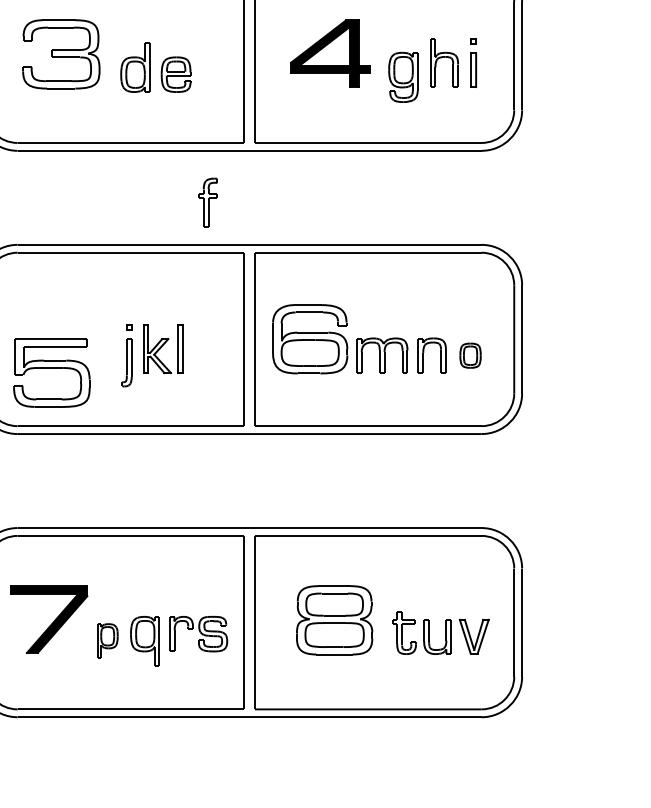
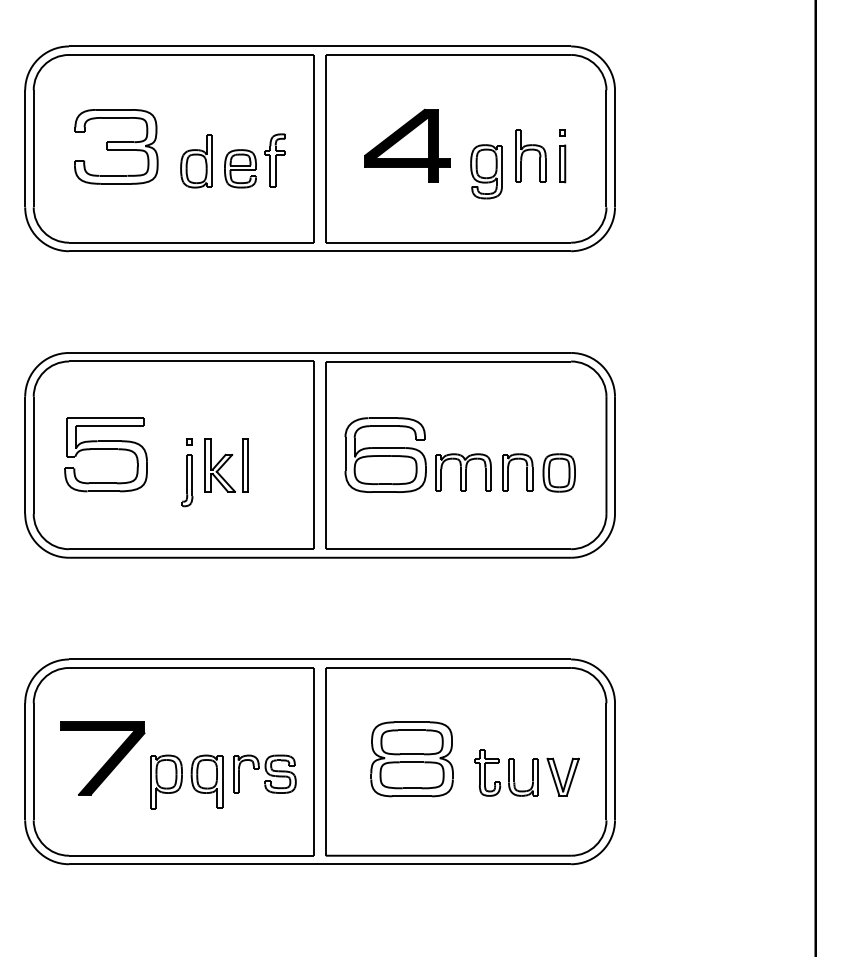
part: (207, 202) -> (274, 160), moved
part: (469, 355) -> (558, 472), size x1.43
part: (51, 372) -> (105, 454), moved
part: (107, 640) -> (166, 781), size x1.43

